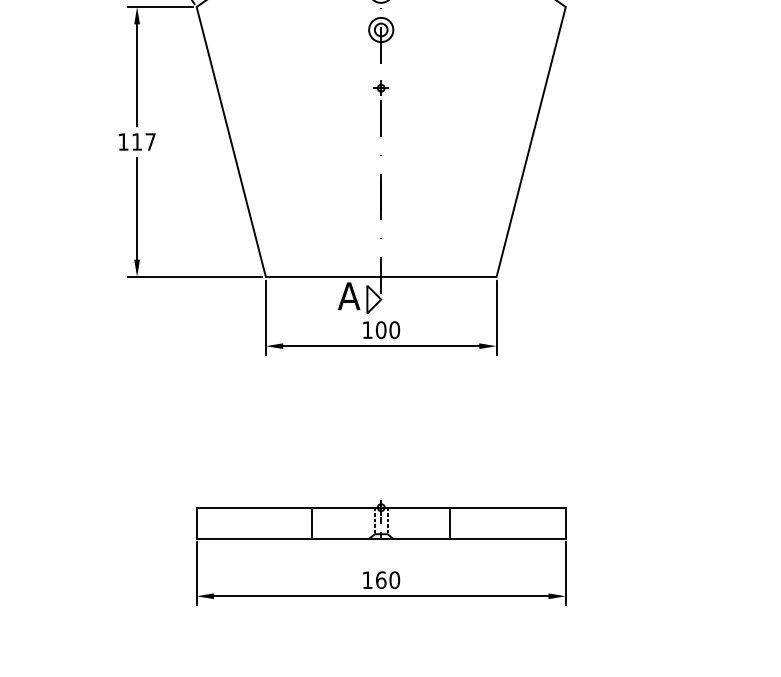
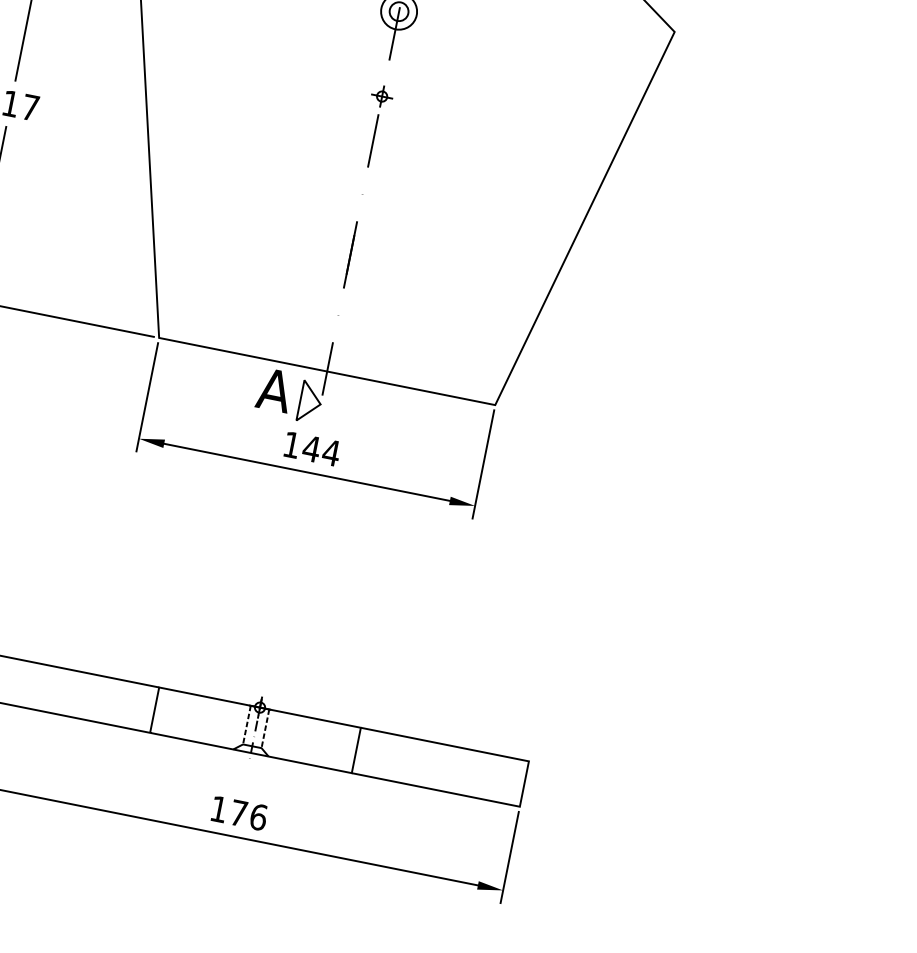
text: (387, 330) -> (320, 451), 100 -> 144
text: (388, 580) -> (249, 815), 160 -> 176

